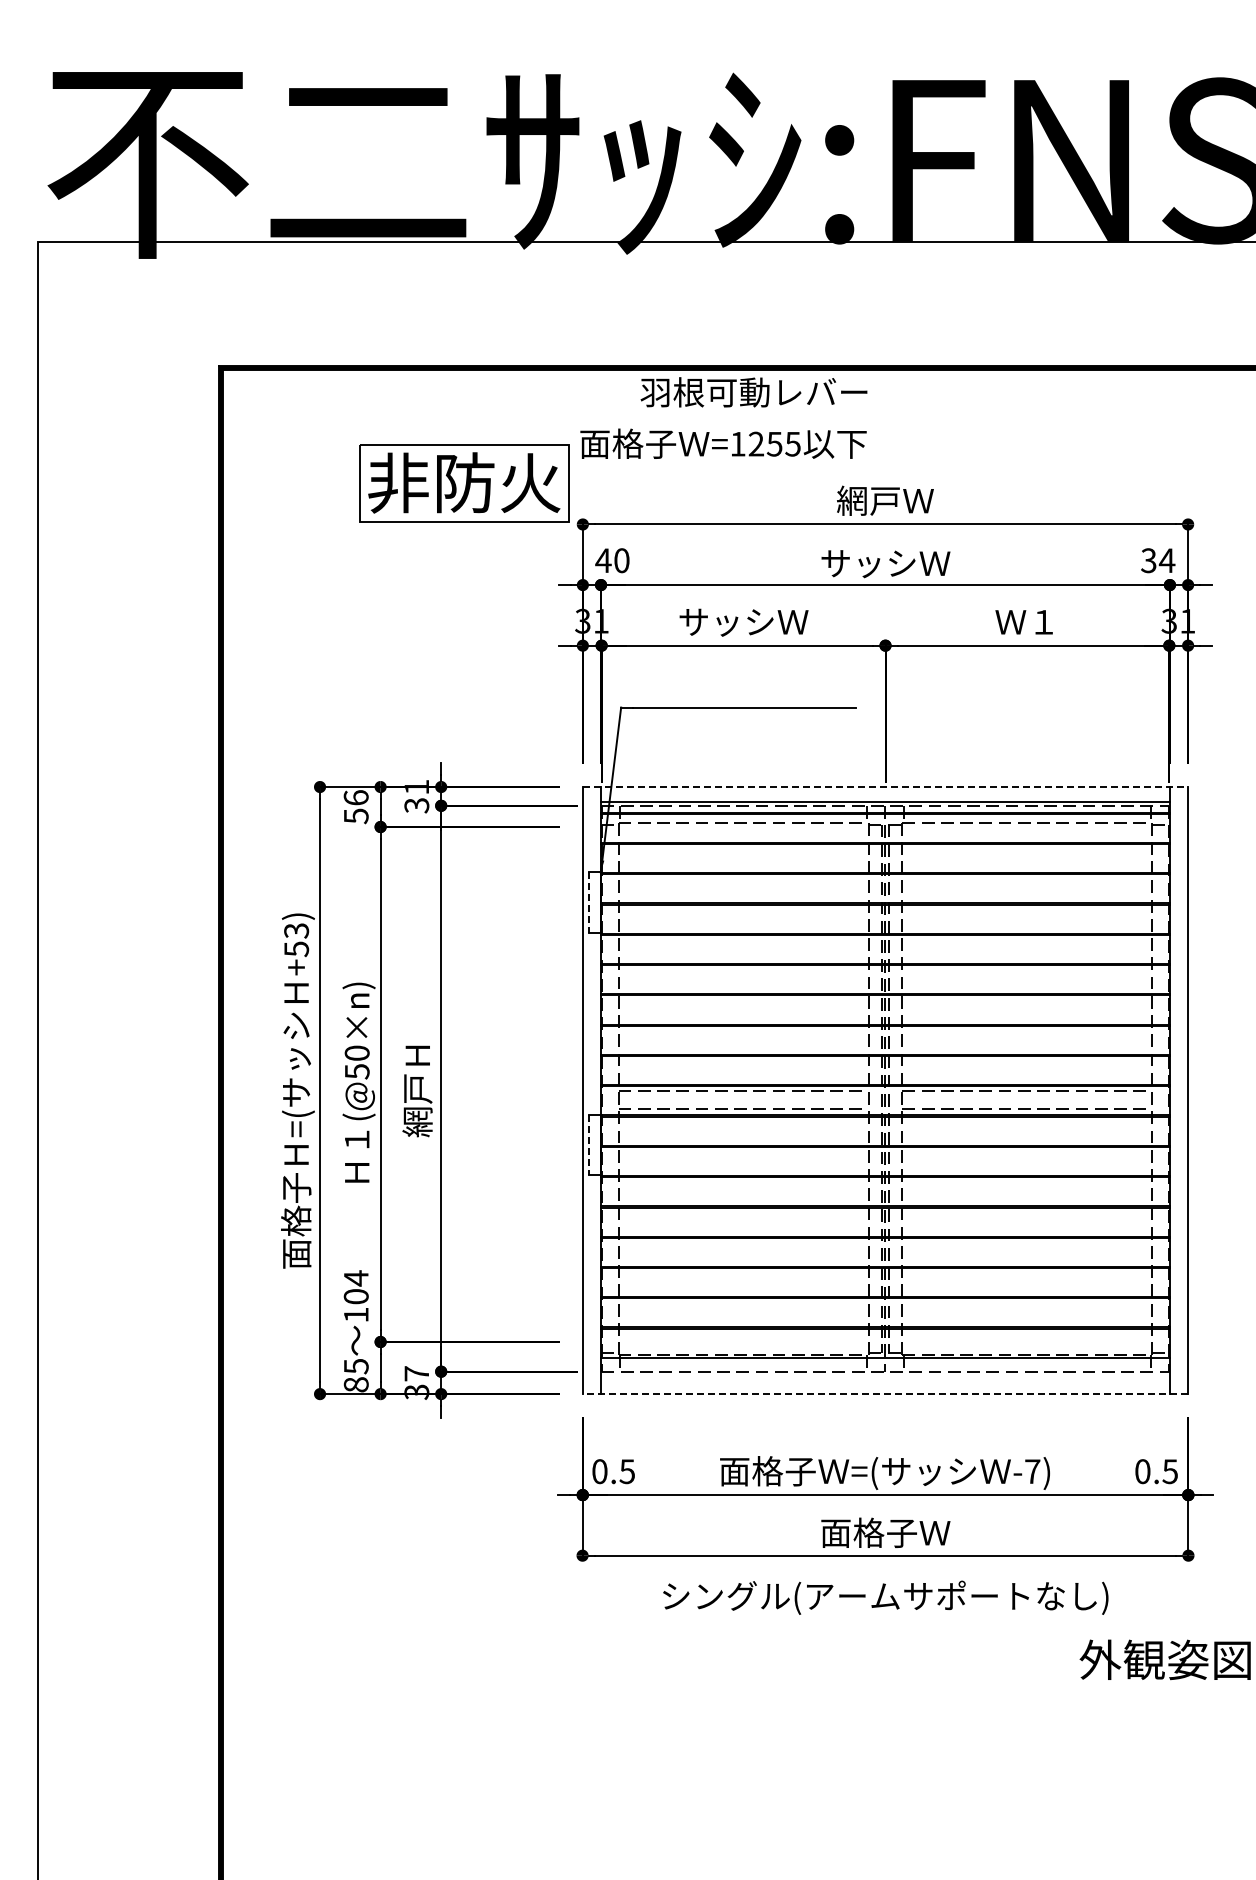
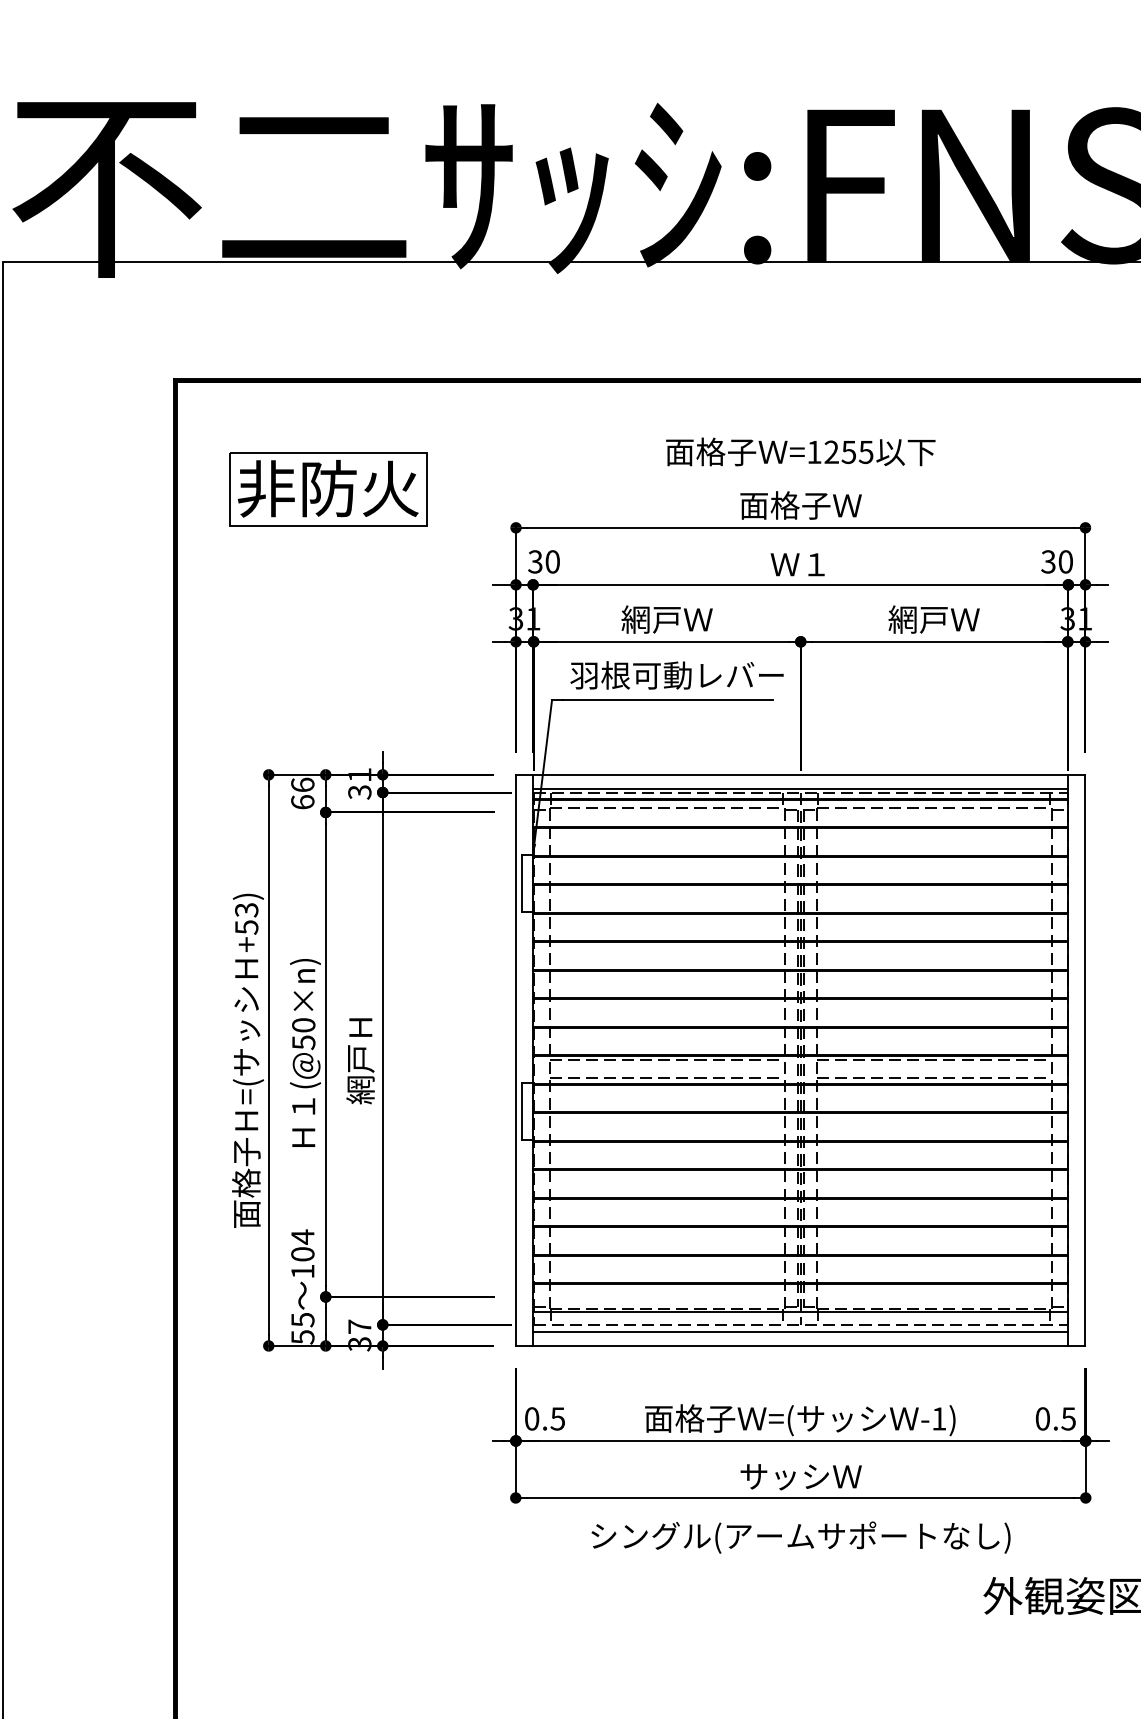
text: (753, 392) -> (676, 675), moved
text: (723, 443) -> (800, 451), moved
part: (464, 483) -> (328, 489), moved
text: (885, 500) -> (800, 505), 網戸Ｗ -> 面格子Ｗ
text: (603, 560) -> (535, 561), 40 -> 30
text: (1166, 560) -> (1065, 561), 34 -> 30
text: (885, 564) -> (800, 565), サッシＷ -> Ｗ１
text: (743, 621) -> (667, 619), サッシＷ -> 網戸Ｗ
text: (1026, 621) -> (933, 619), Ｗ１ -> 網戸Ｗ
line: (885, 787) -> (800, 775), dashed -> solid
text: (355, 816) -> (302, 802), 56 -> 66
line: (588, 903) -> (521, 884), dashed -> solid
line: (588, 1145) -> (521, 1112), dashed -> solid
line: (885, 1378) -> (800, 1331), added
text: (355, 1384) -> (302, 1336), 85 -> 55
line: (885, 1394) -> (800, 1346), dashed -> solid
text: (1032, 1471) -> (939, 1418), -7) -> -1)
text: (868, 1532) -> (784, 1476), 面格子Ｗ -> サッシＷ

